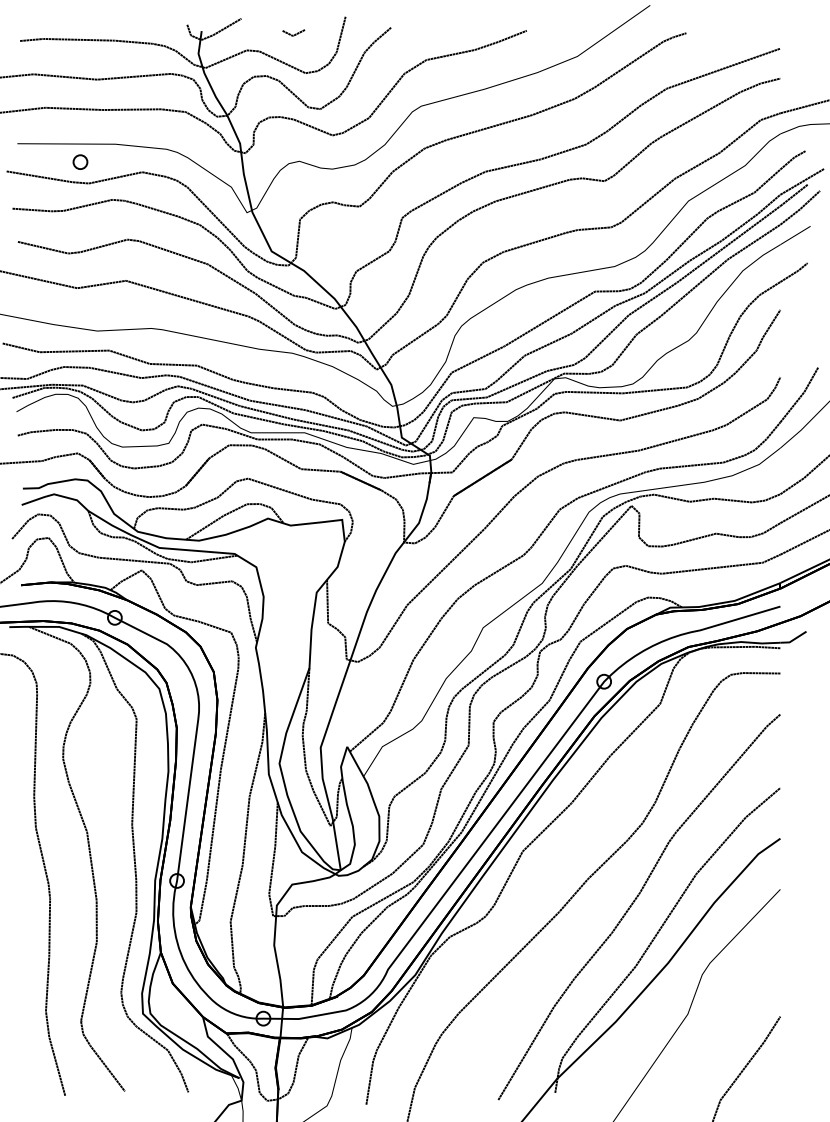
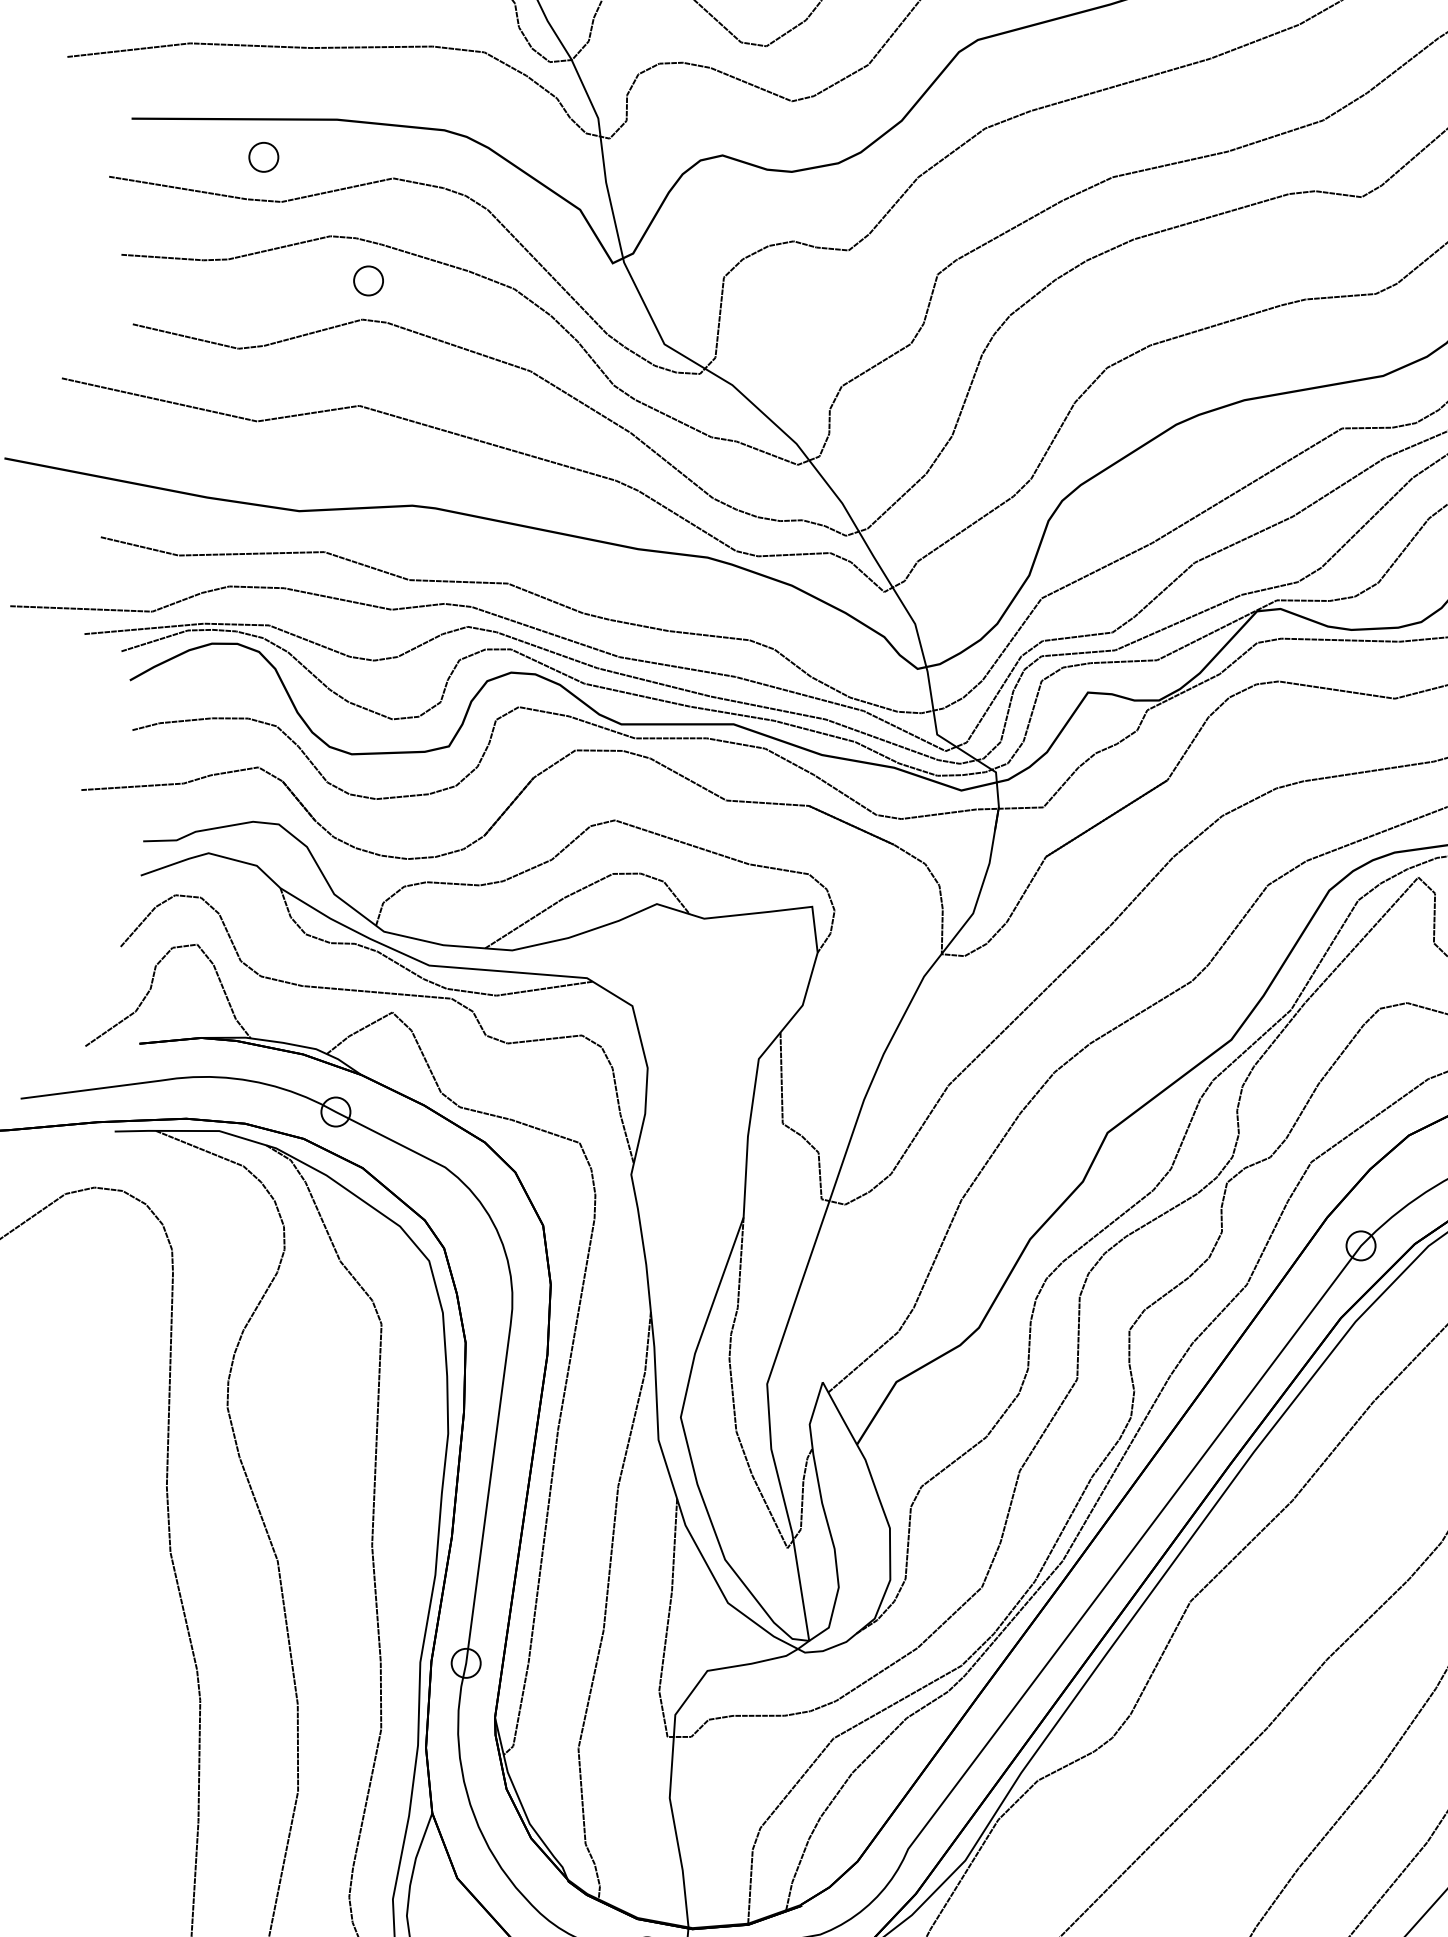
part: (130, 220) -> (368, 279), added

